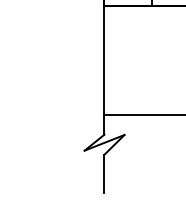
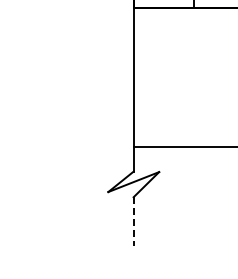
line: (104, 174) -> (133, 222), solid -> dashed

